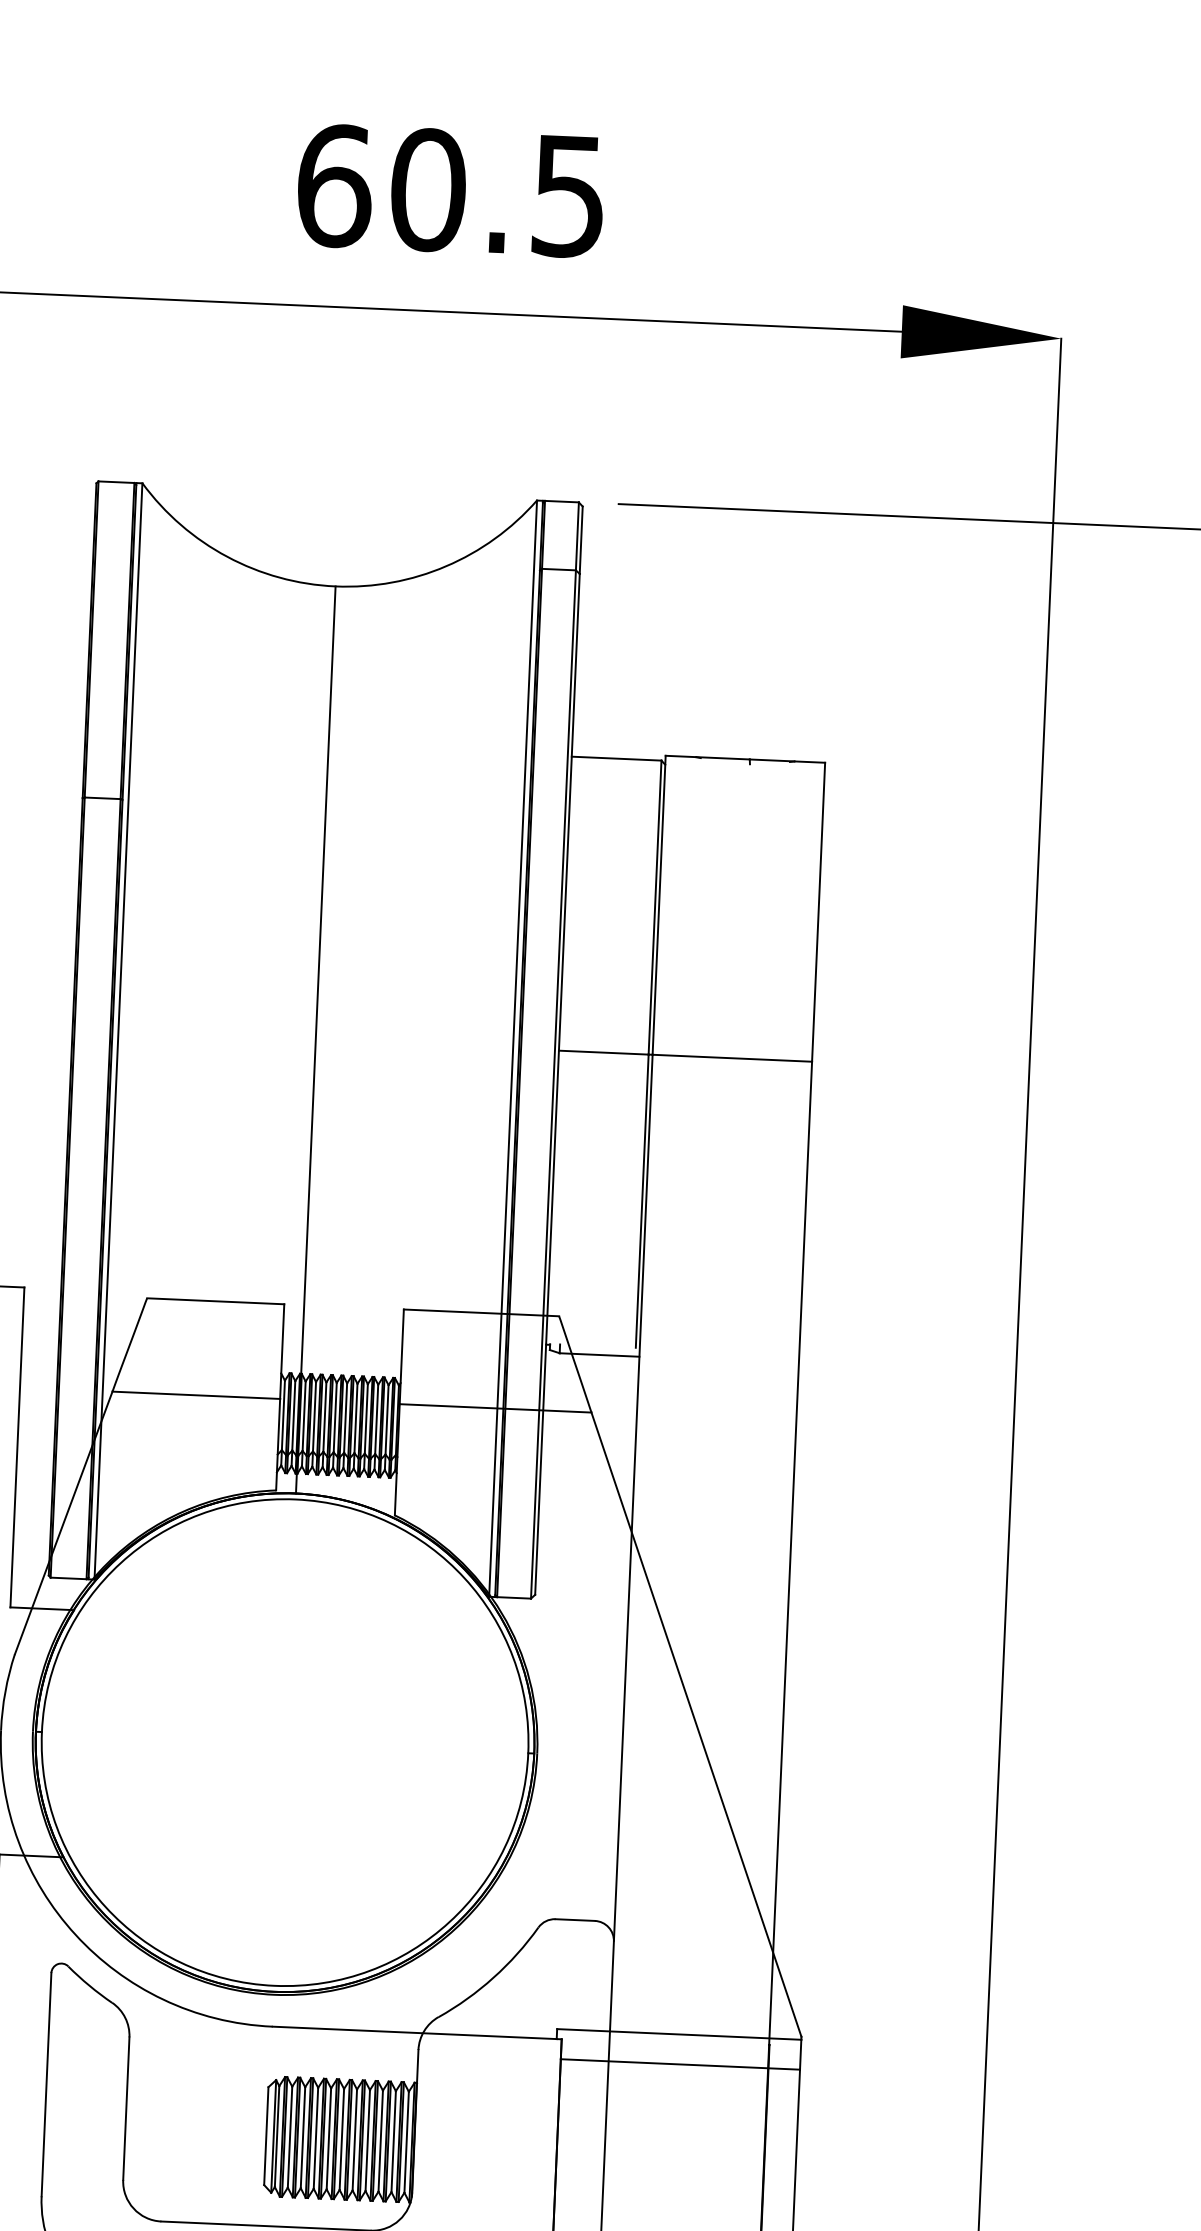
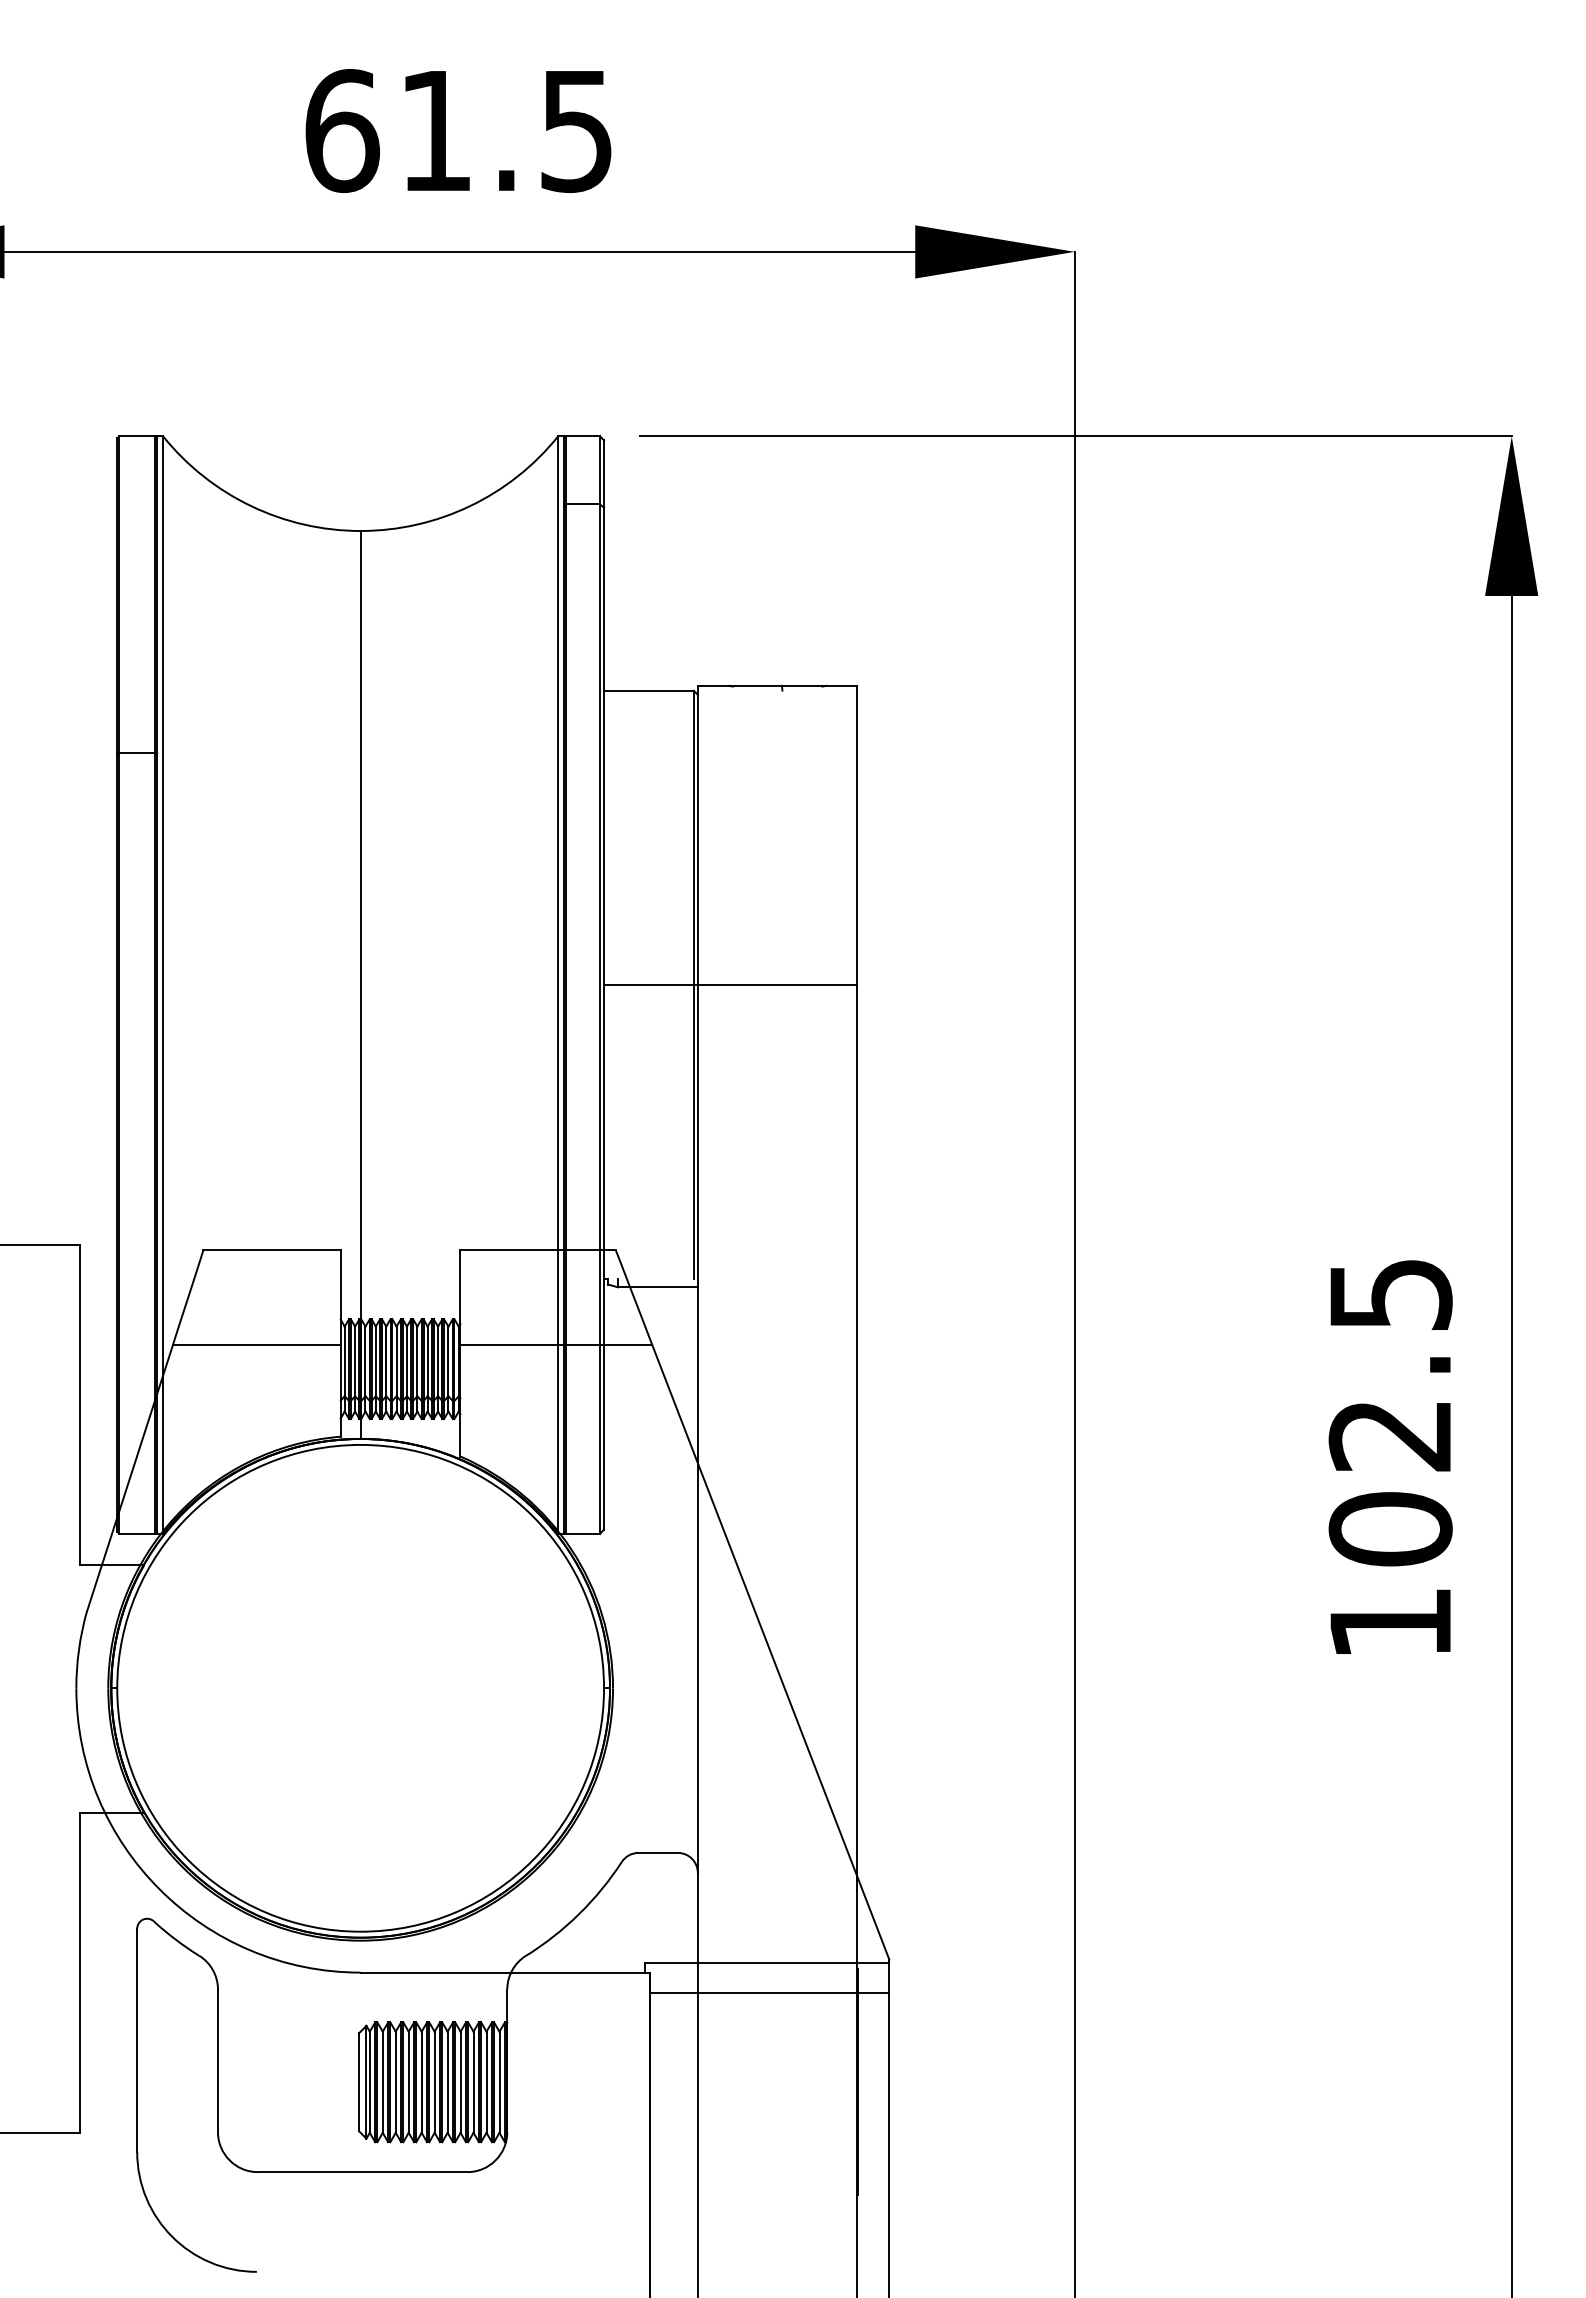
text: (428, 190) -> (436, 131), 60.5 -> 61.5

